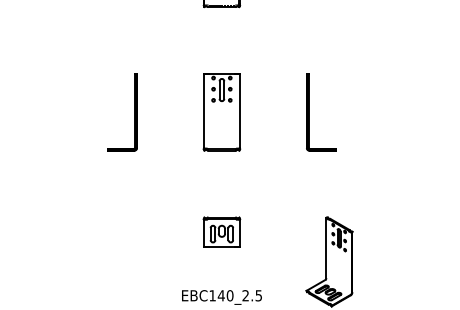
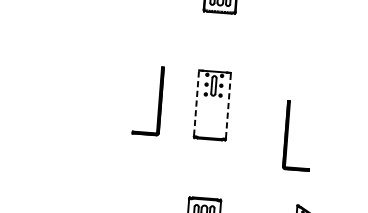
line: (203, 110) -> (196, 102), solid -> dashed
line: (240, 110) -> (228, 105), solid -> dashed
part: (134, 112) -> (159, 101), moved
part: (309, 112) -> (287, 135), moved

